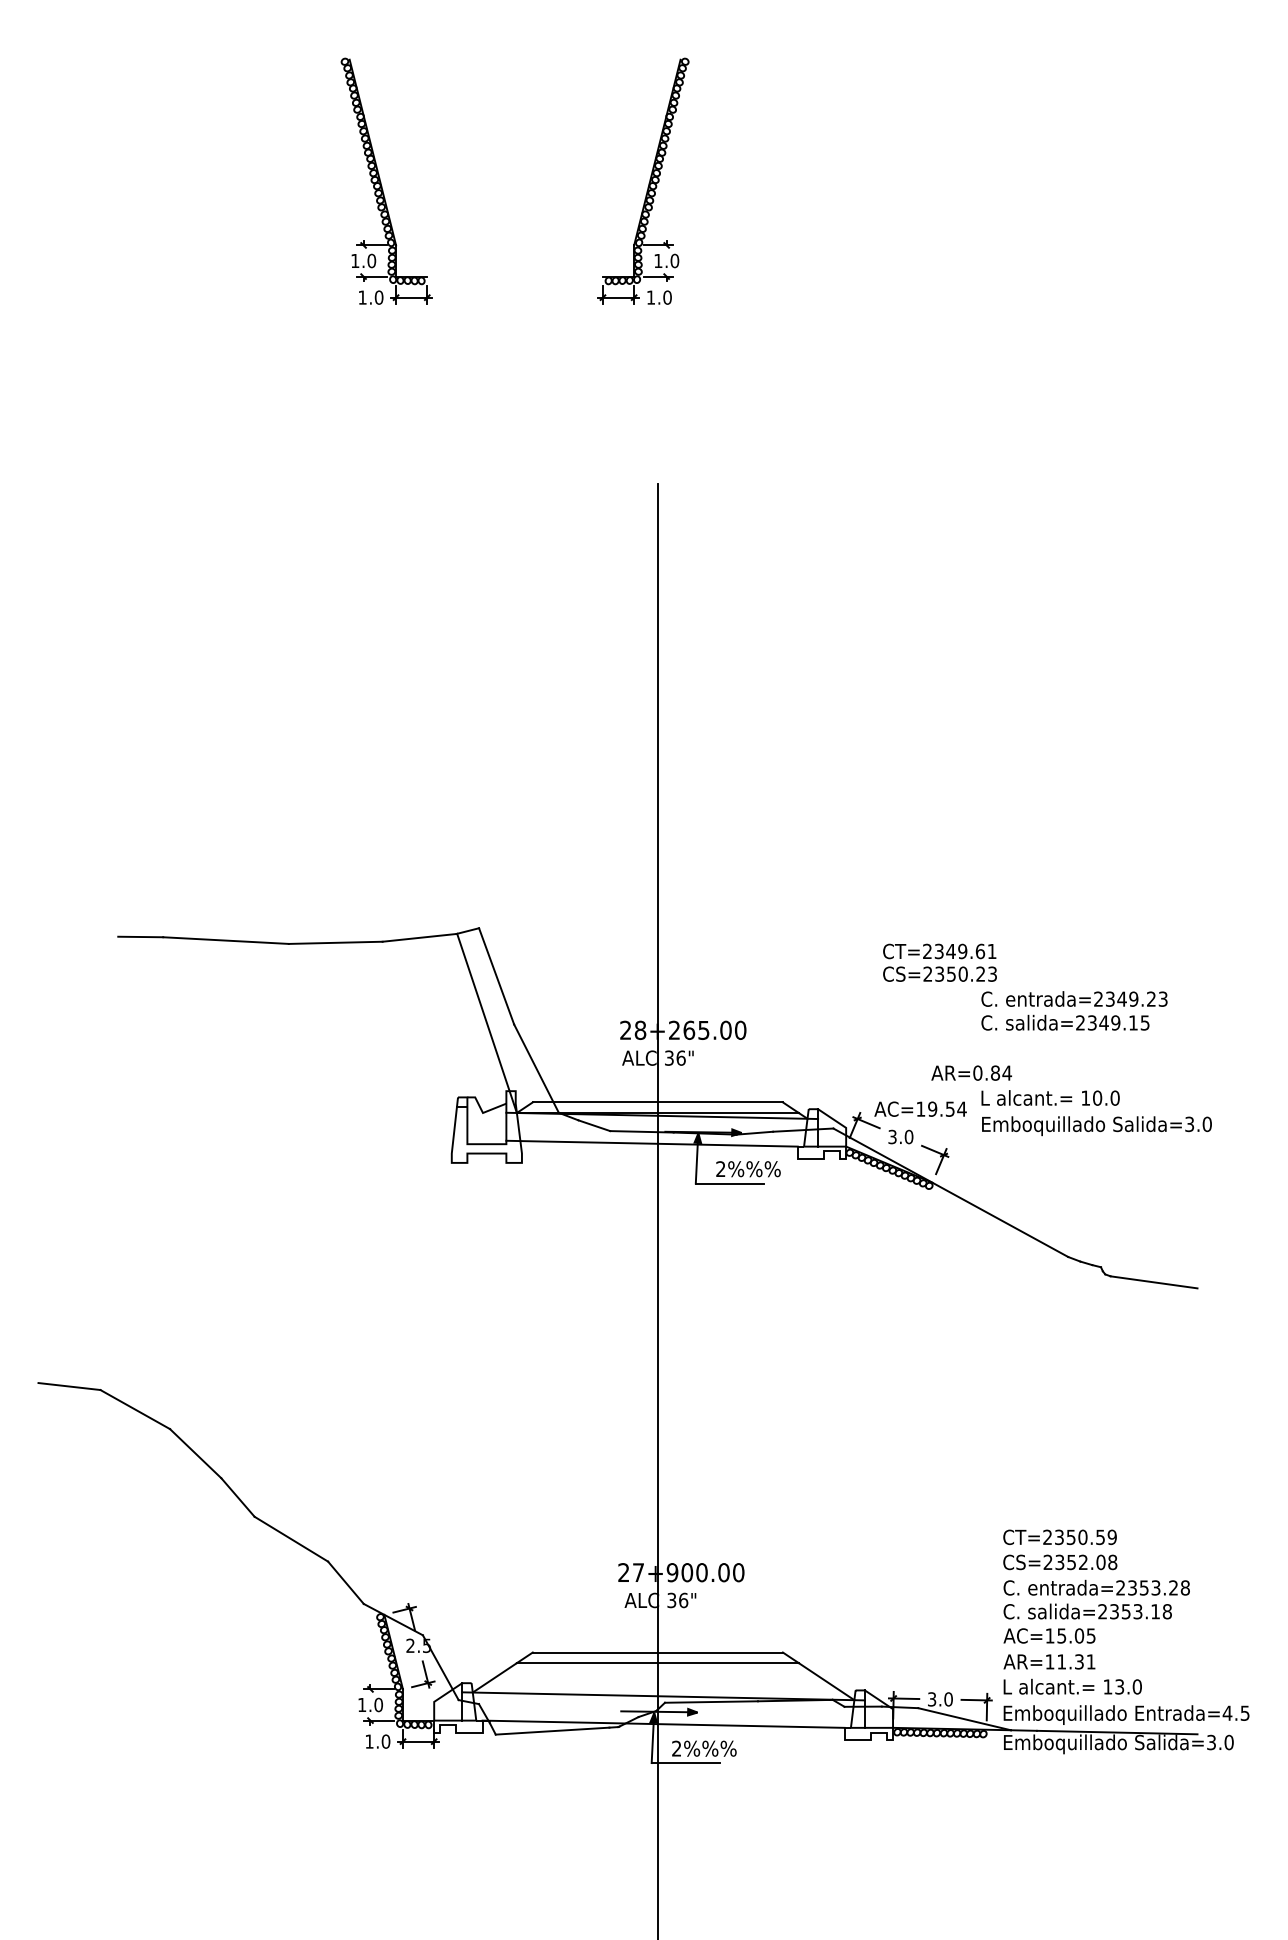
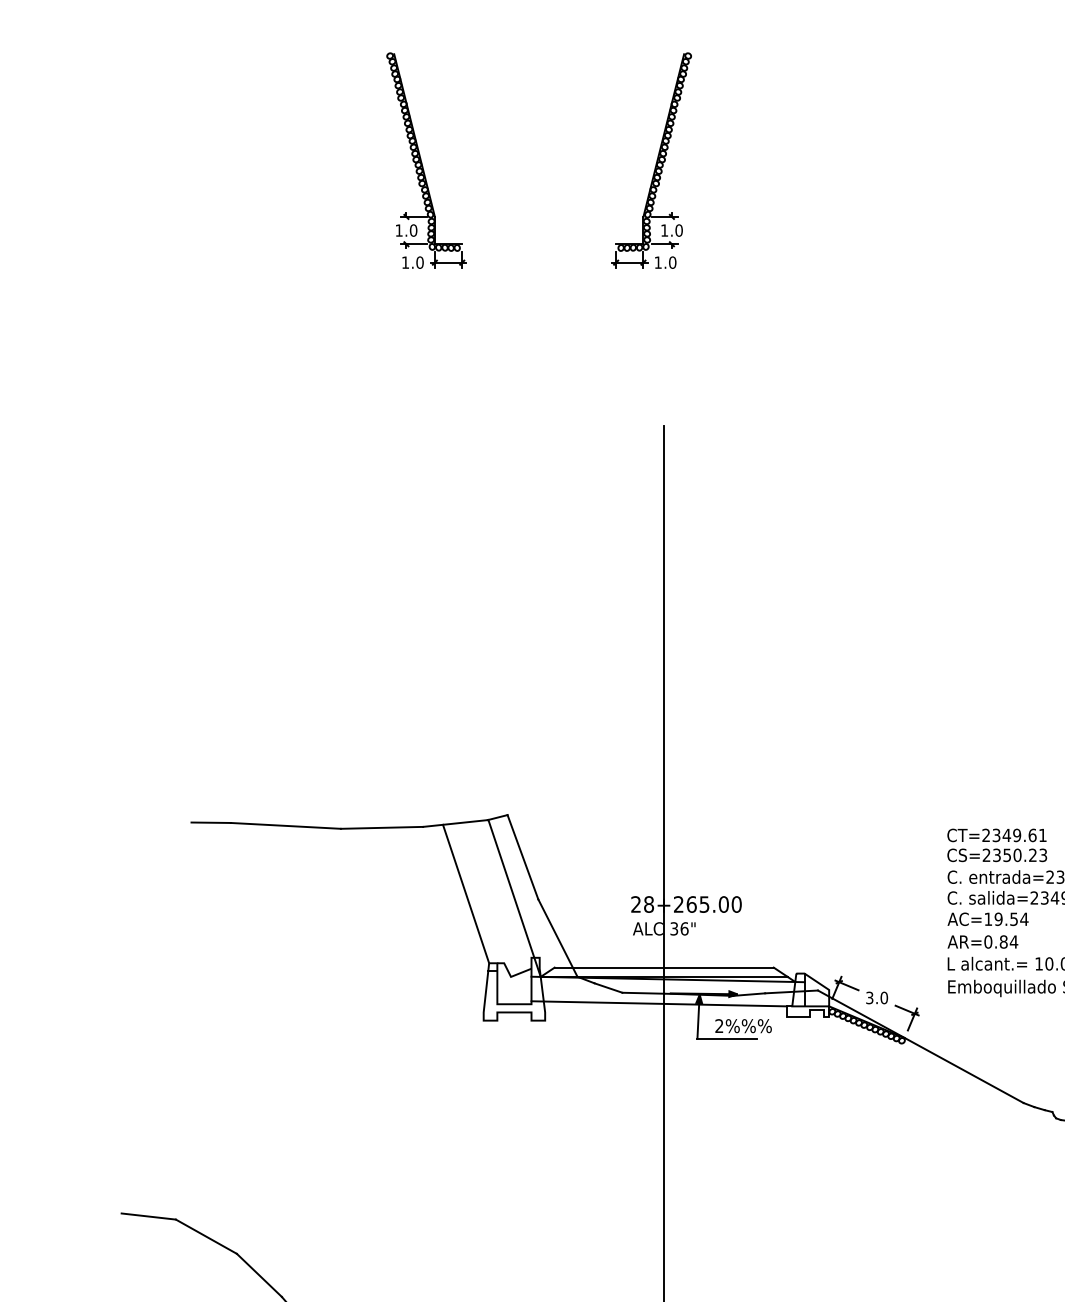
text: (939, 962) -> (996, 845), moved
line: (431, 1018) -> (465, 894), added
text: (971, 1072) -> (982, 941), moved
text: (920, 1108) -> (988, 918), moved

